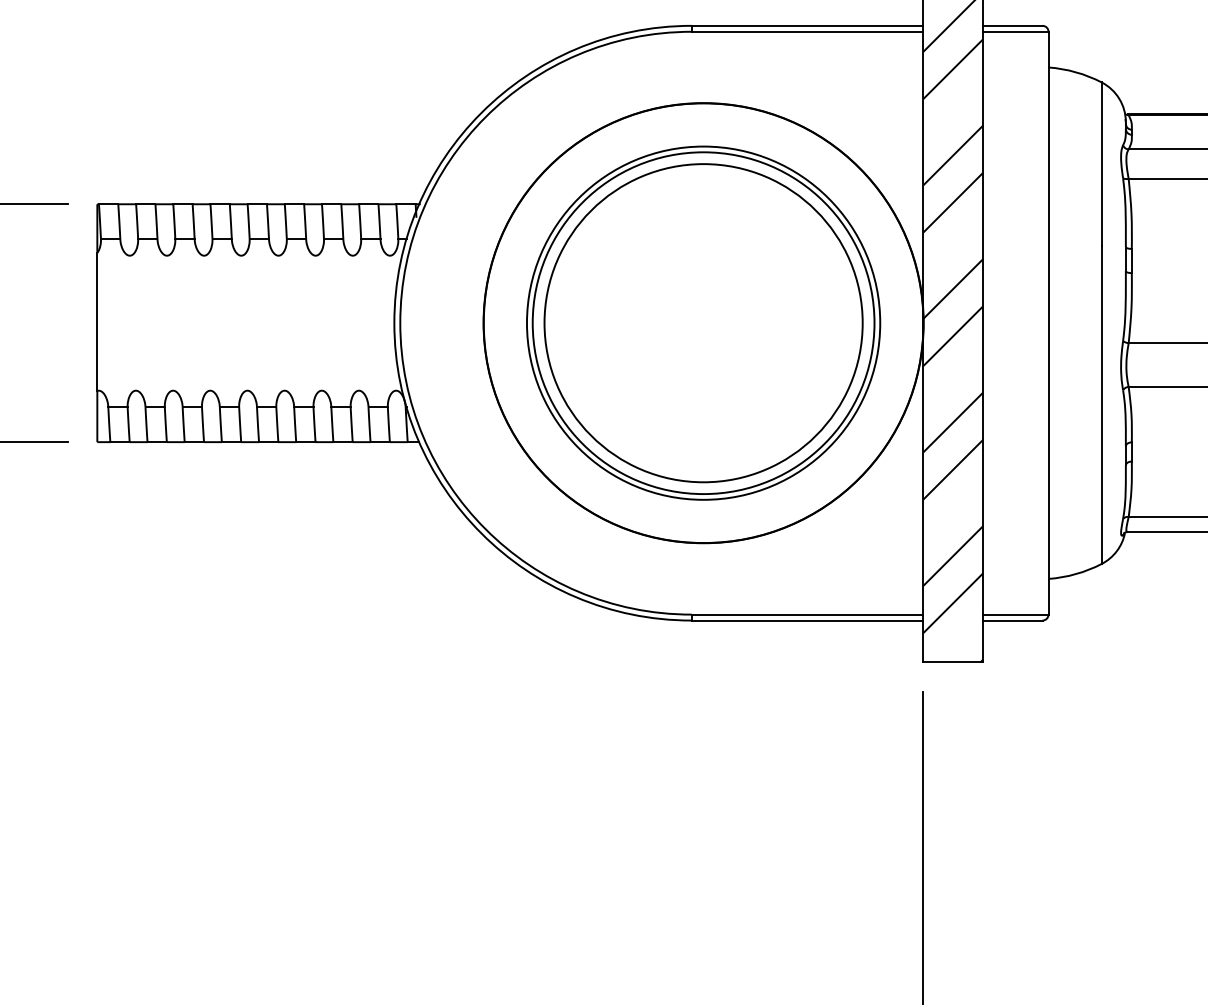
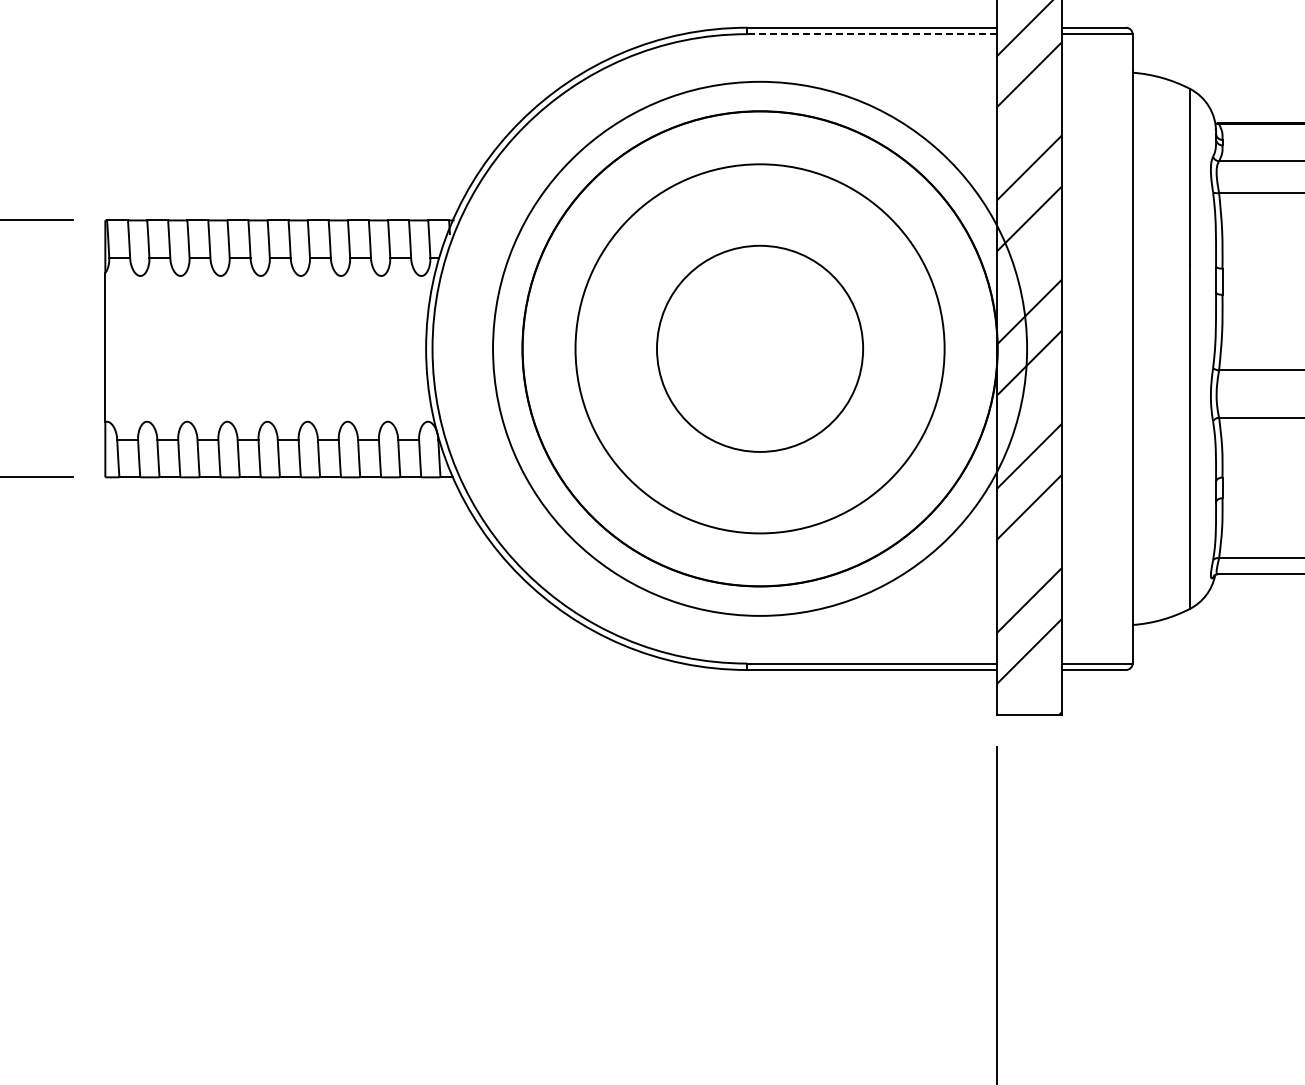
line: (806, 32) -> (871, 34), solid -> dashed
circle: (703, 322) -> (759, 348), size x0.6
circle: (703, 322) -> (759, 348), size x1.4

